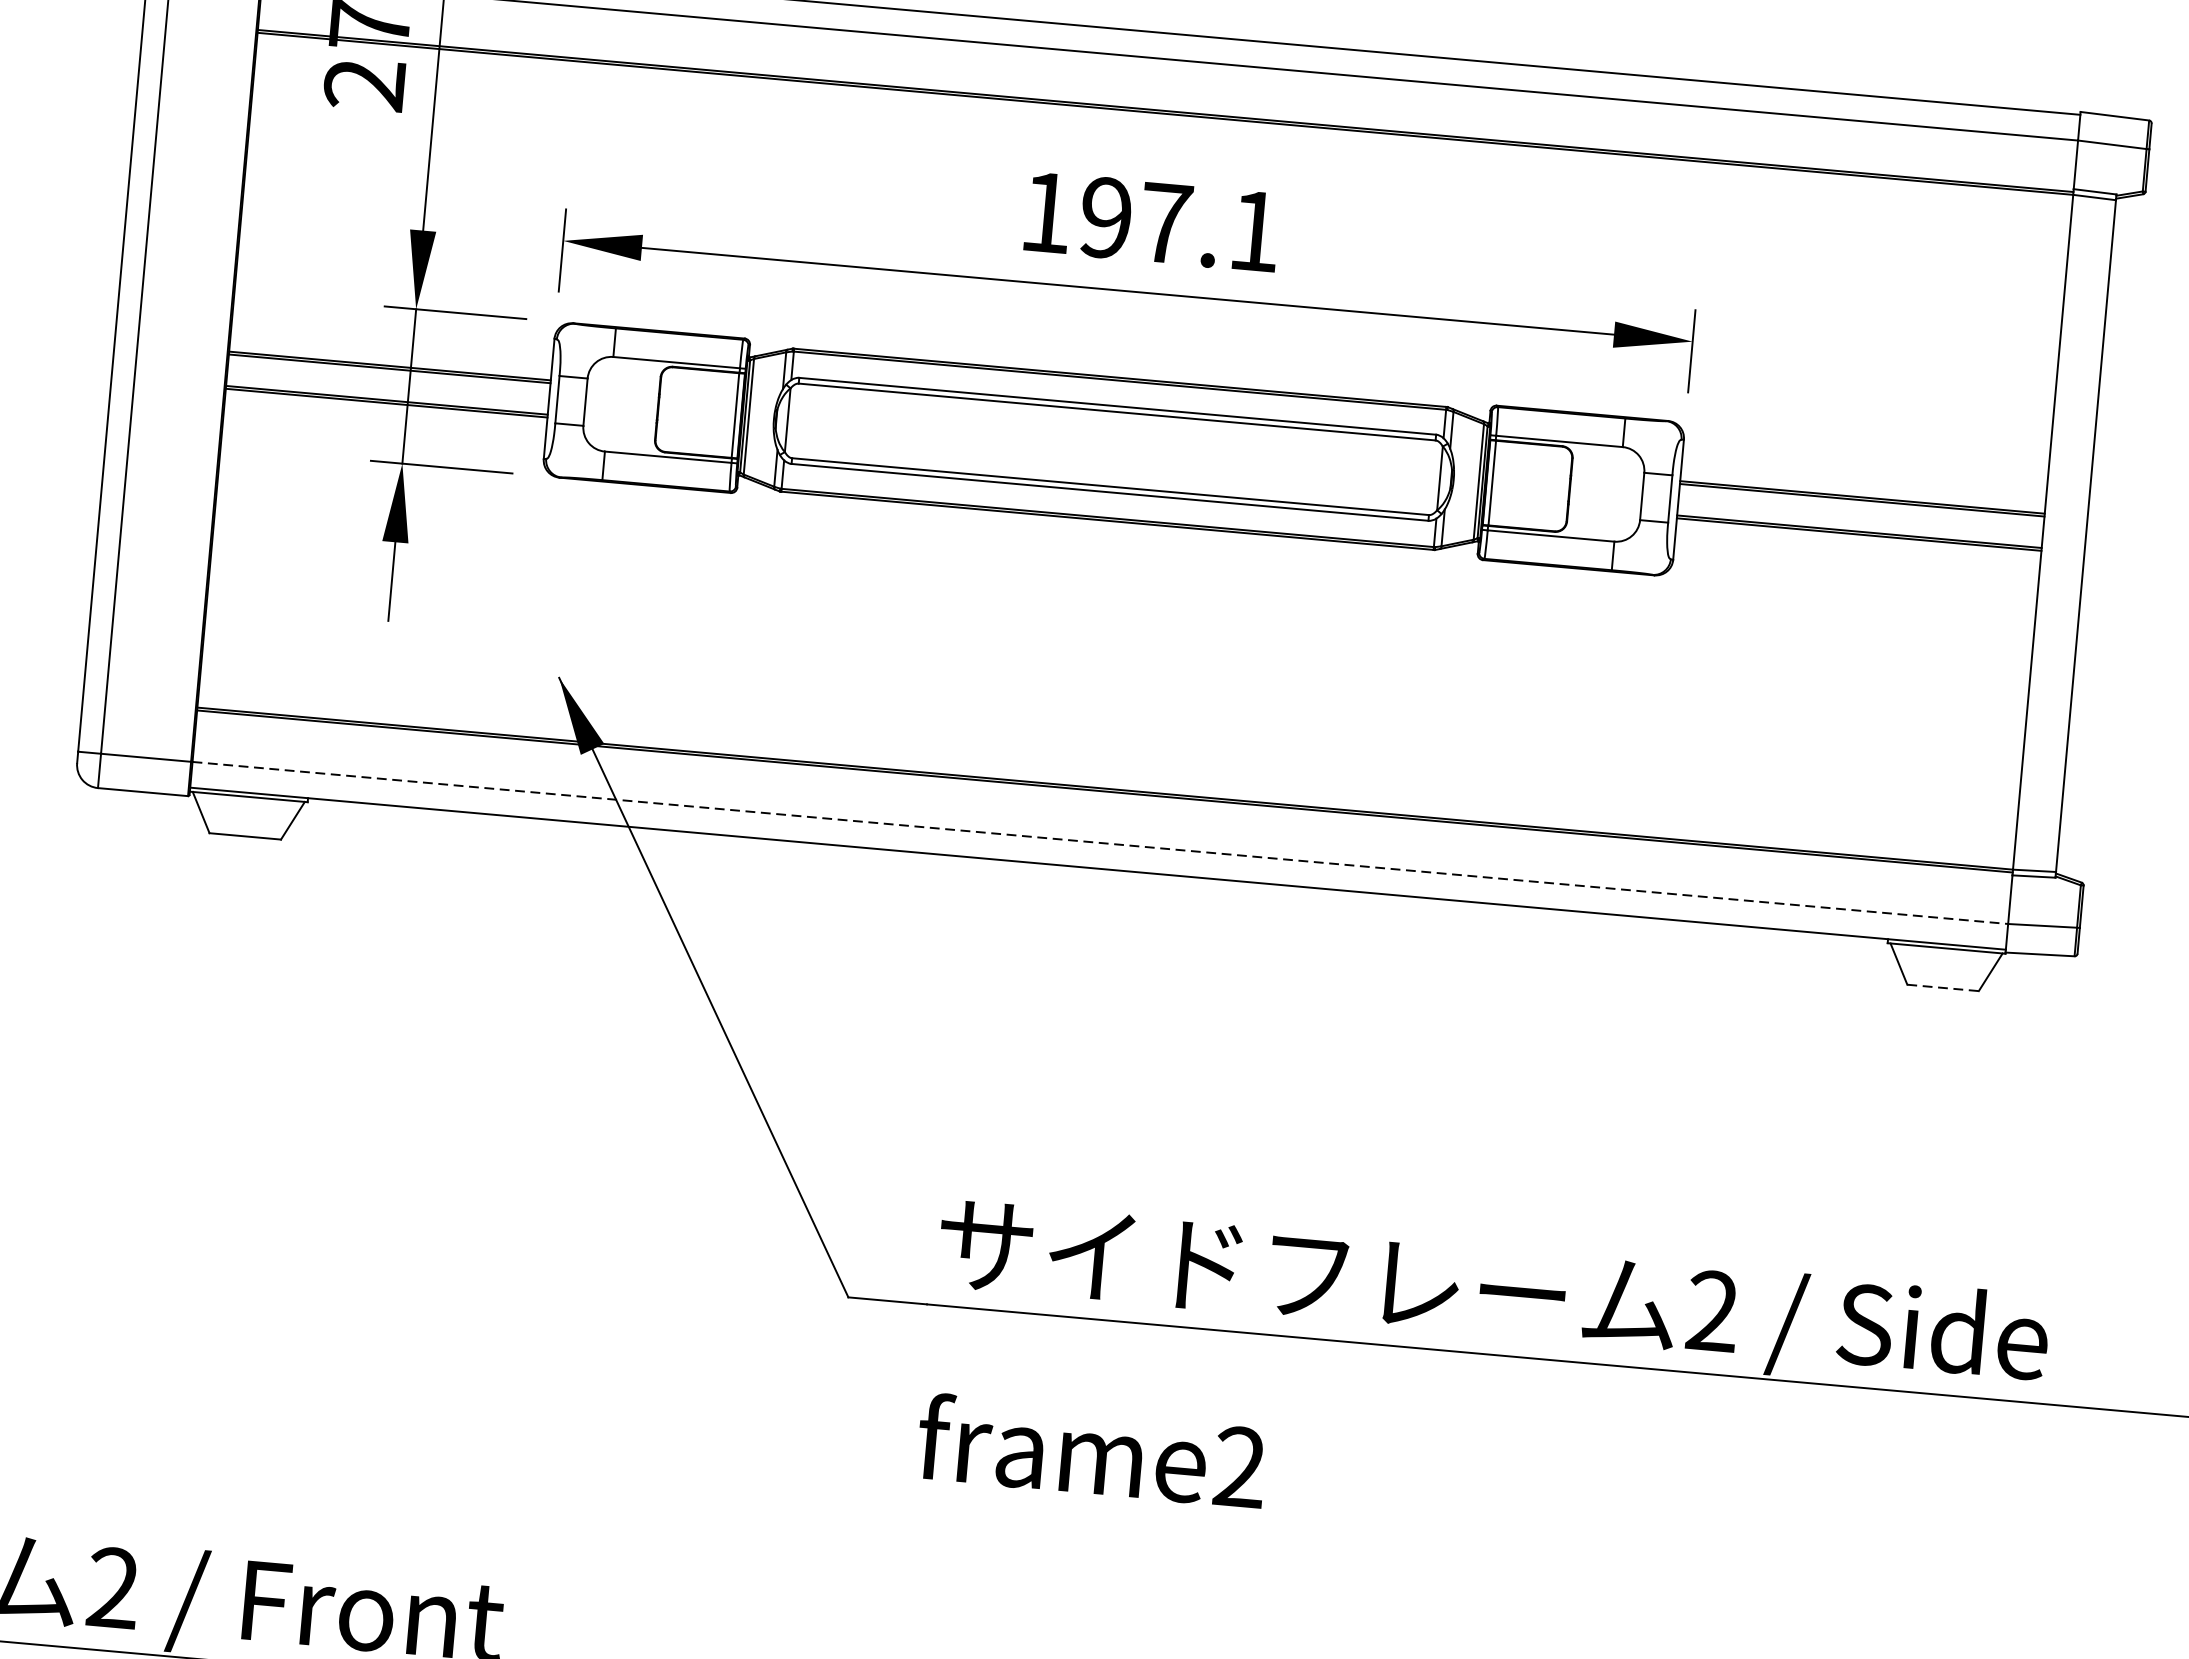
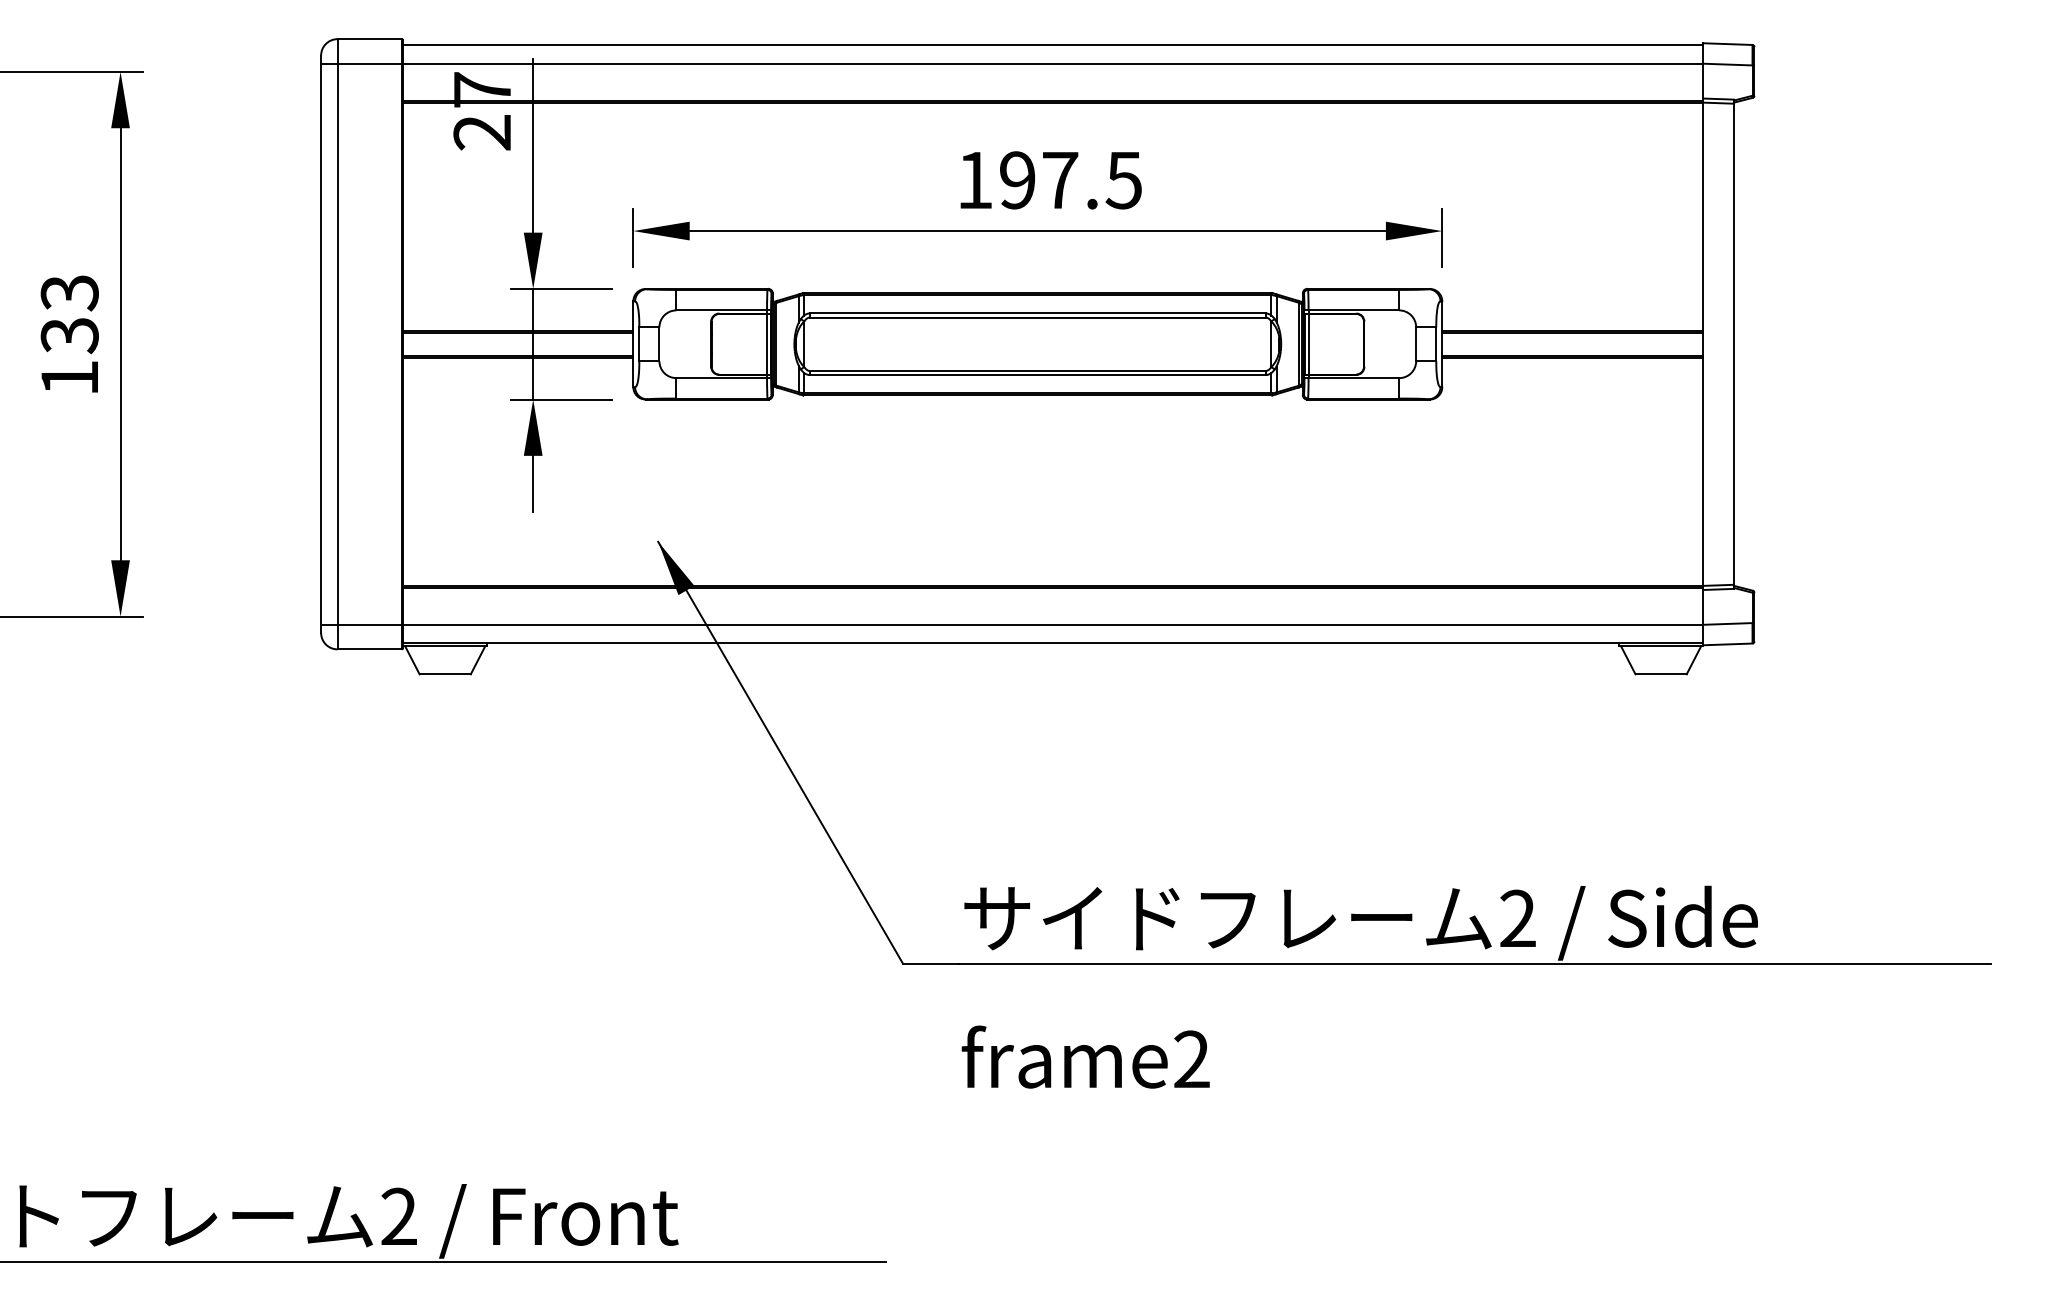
text: (1253, 231) -> (1123, 180), 197.1 -> 197.5
line: (1100, 842) -> (1053, 624), dashed -> solid
line: (1943, 988) -> (1661, 674), dashed -> solid

